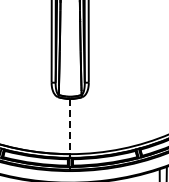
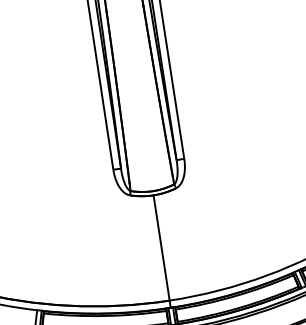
line: (70, 126) -> (162, 247), dashed -> solid

